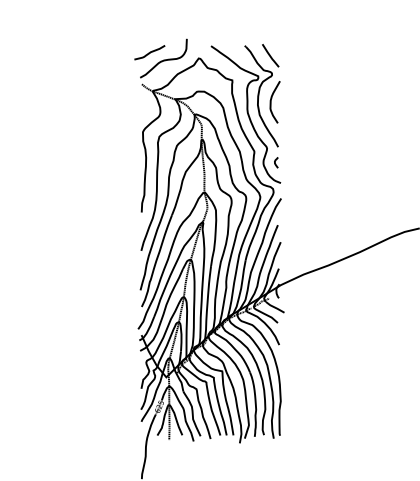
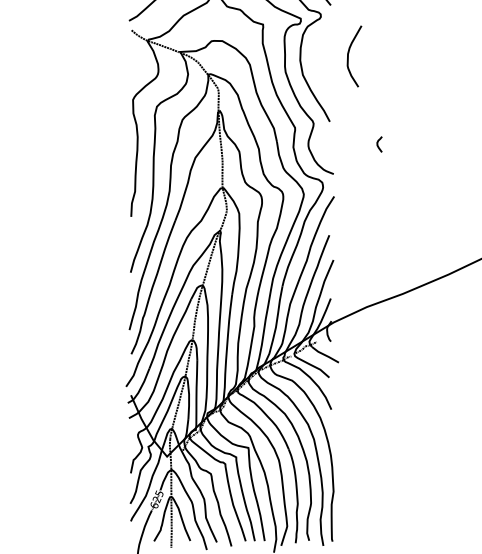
curve: (271, 102) -> (349, 56), moved
curve: (275, 162) -> (378, 144), moved

